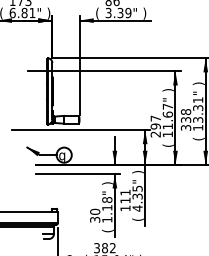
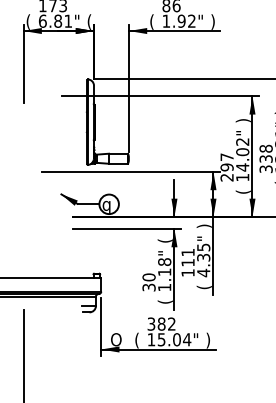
text: (118, 12) -> (178, 20), 3.39" -> 1.92"
text: (48, 13) -> (89, 21), ) -> (
text: (167, 116) -> (242, 154), 11.67" -> 14.02"
text: (107, 183) -> (164, 240), ) -> (

